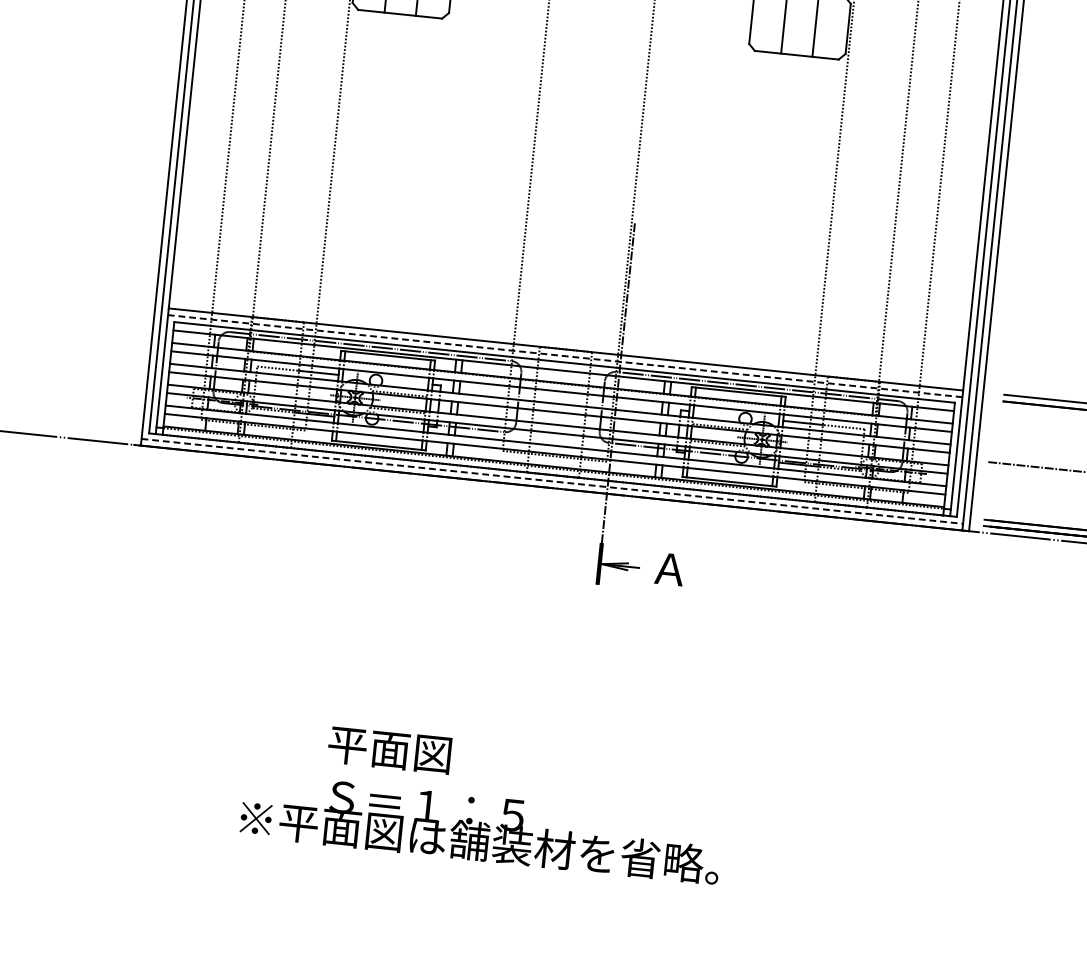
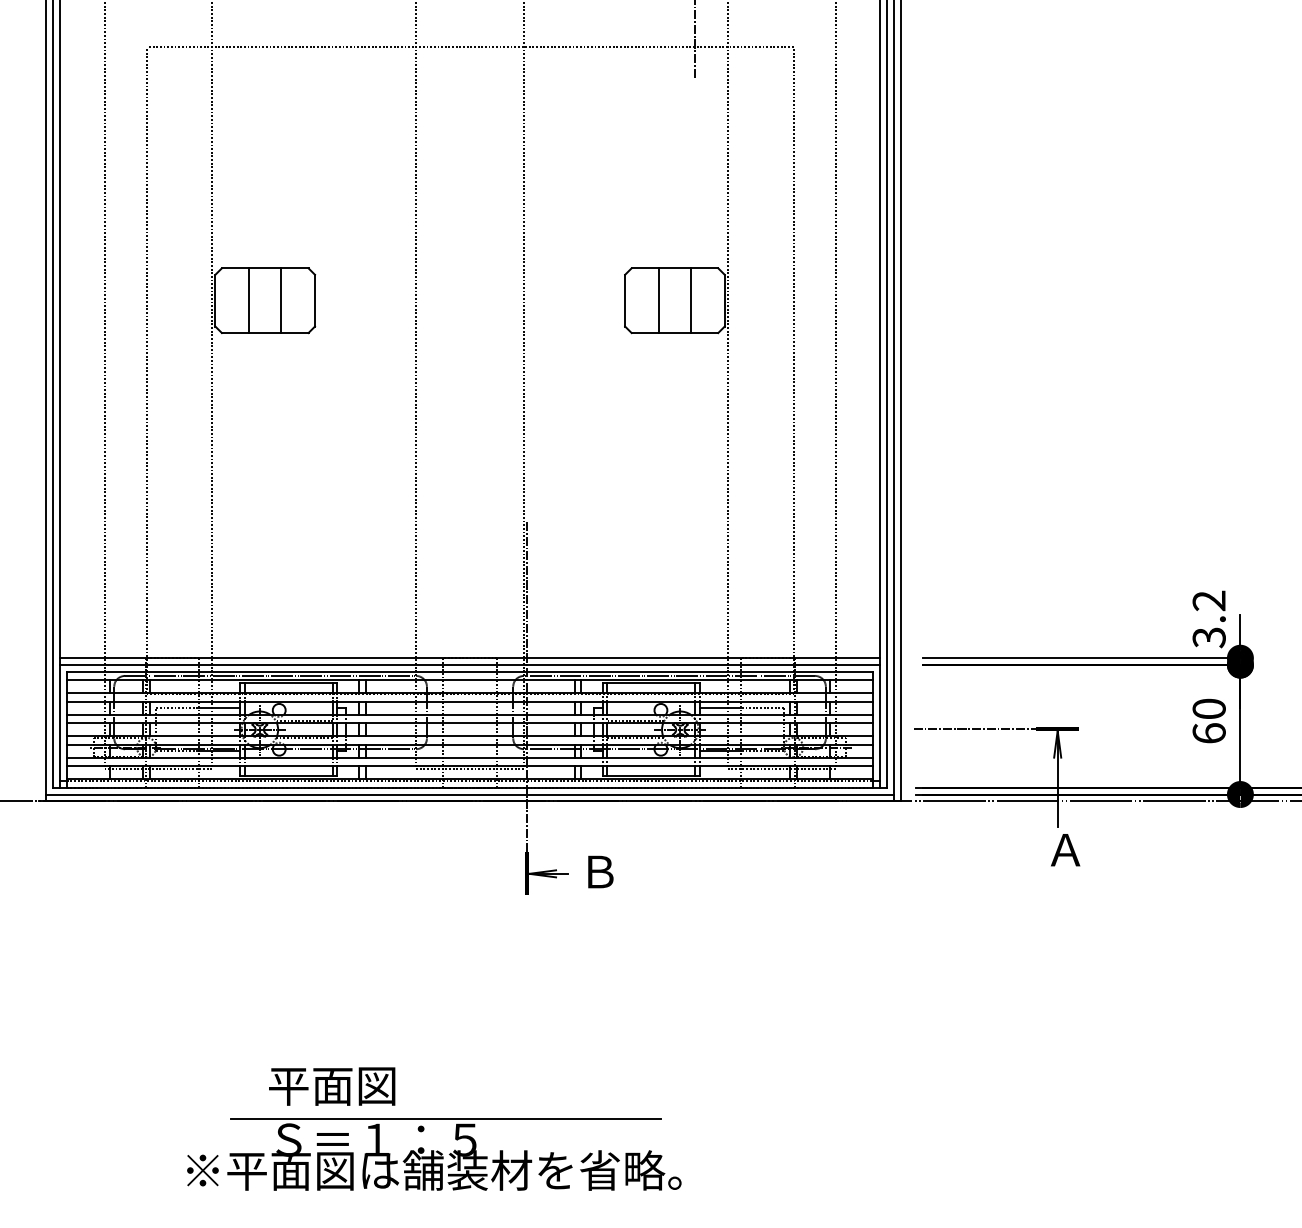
line: (564, 356) -> (469, 665), dashed -> solid
line: (552, 481) -> (470, 794), dashed -> solid
text: (669, 568) -> (599, 871), Ａ -> Ｂ
line: (496, 792) -> (445, 1118), added

